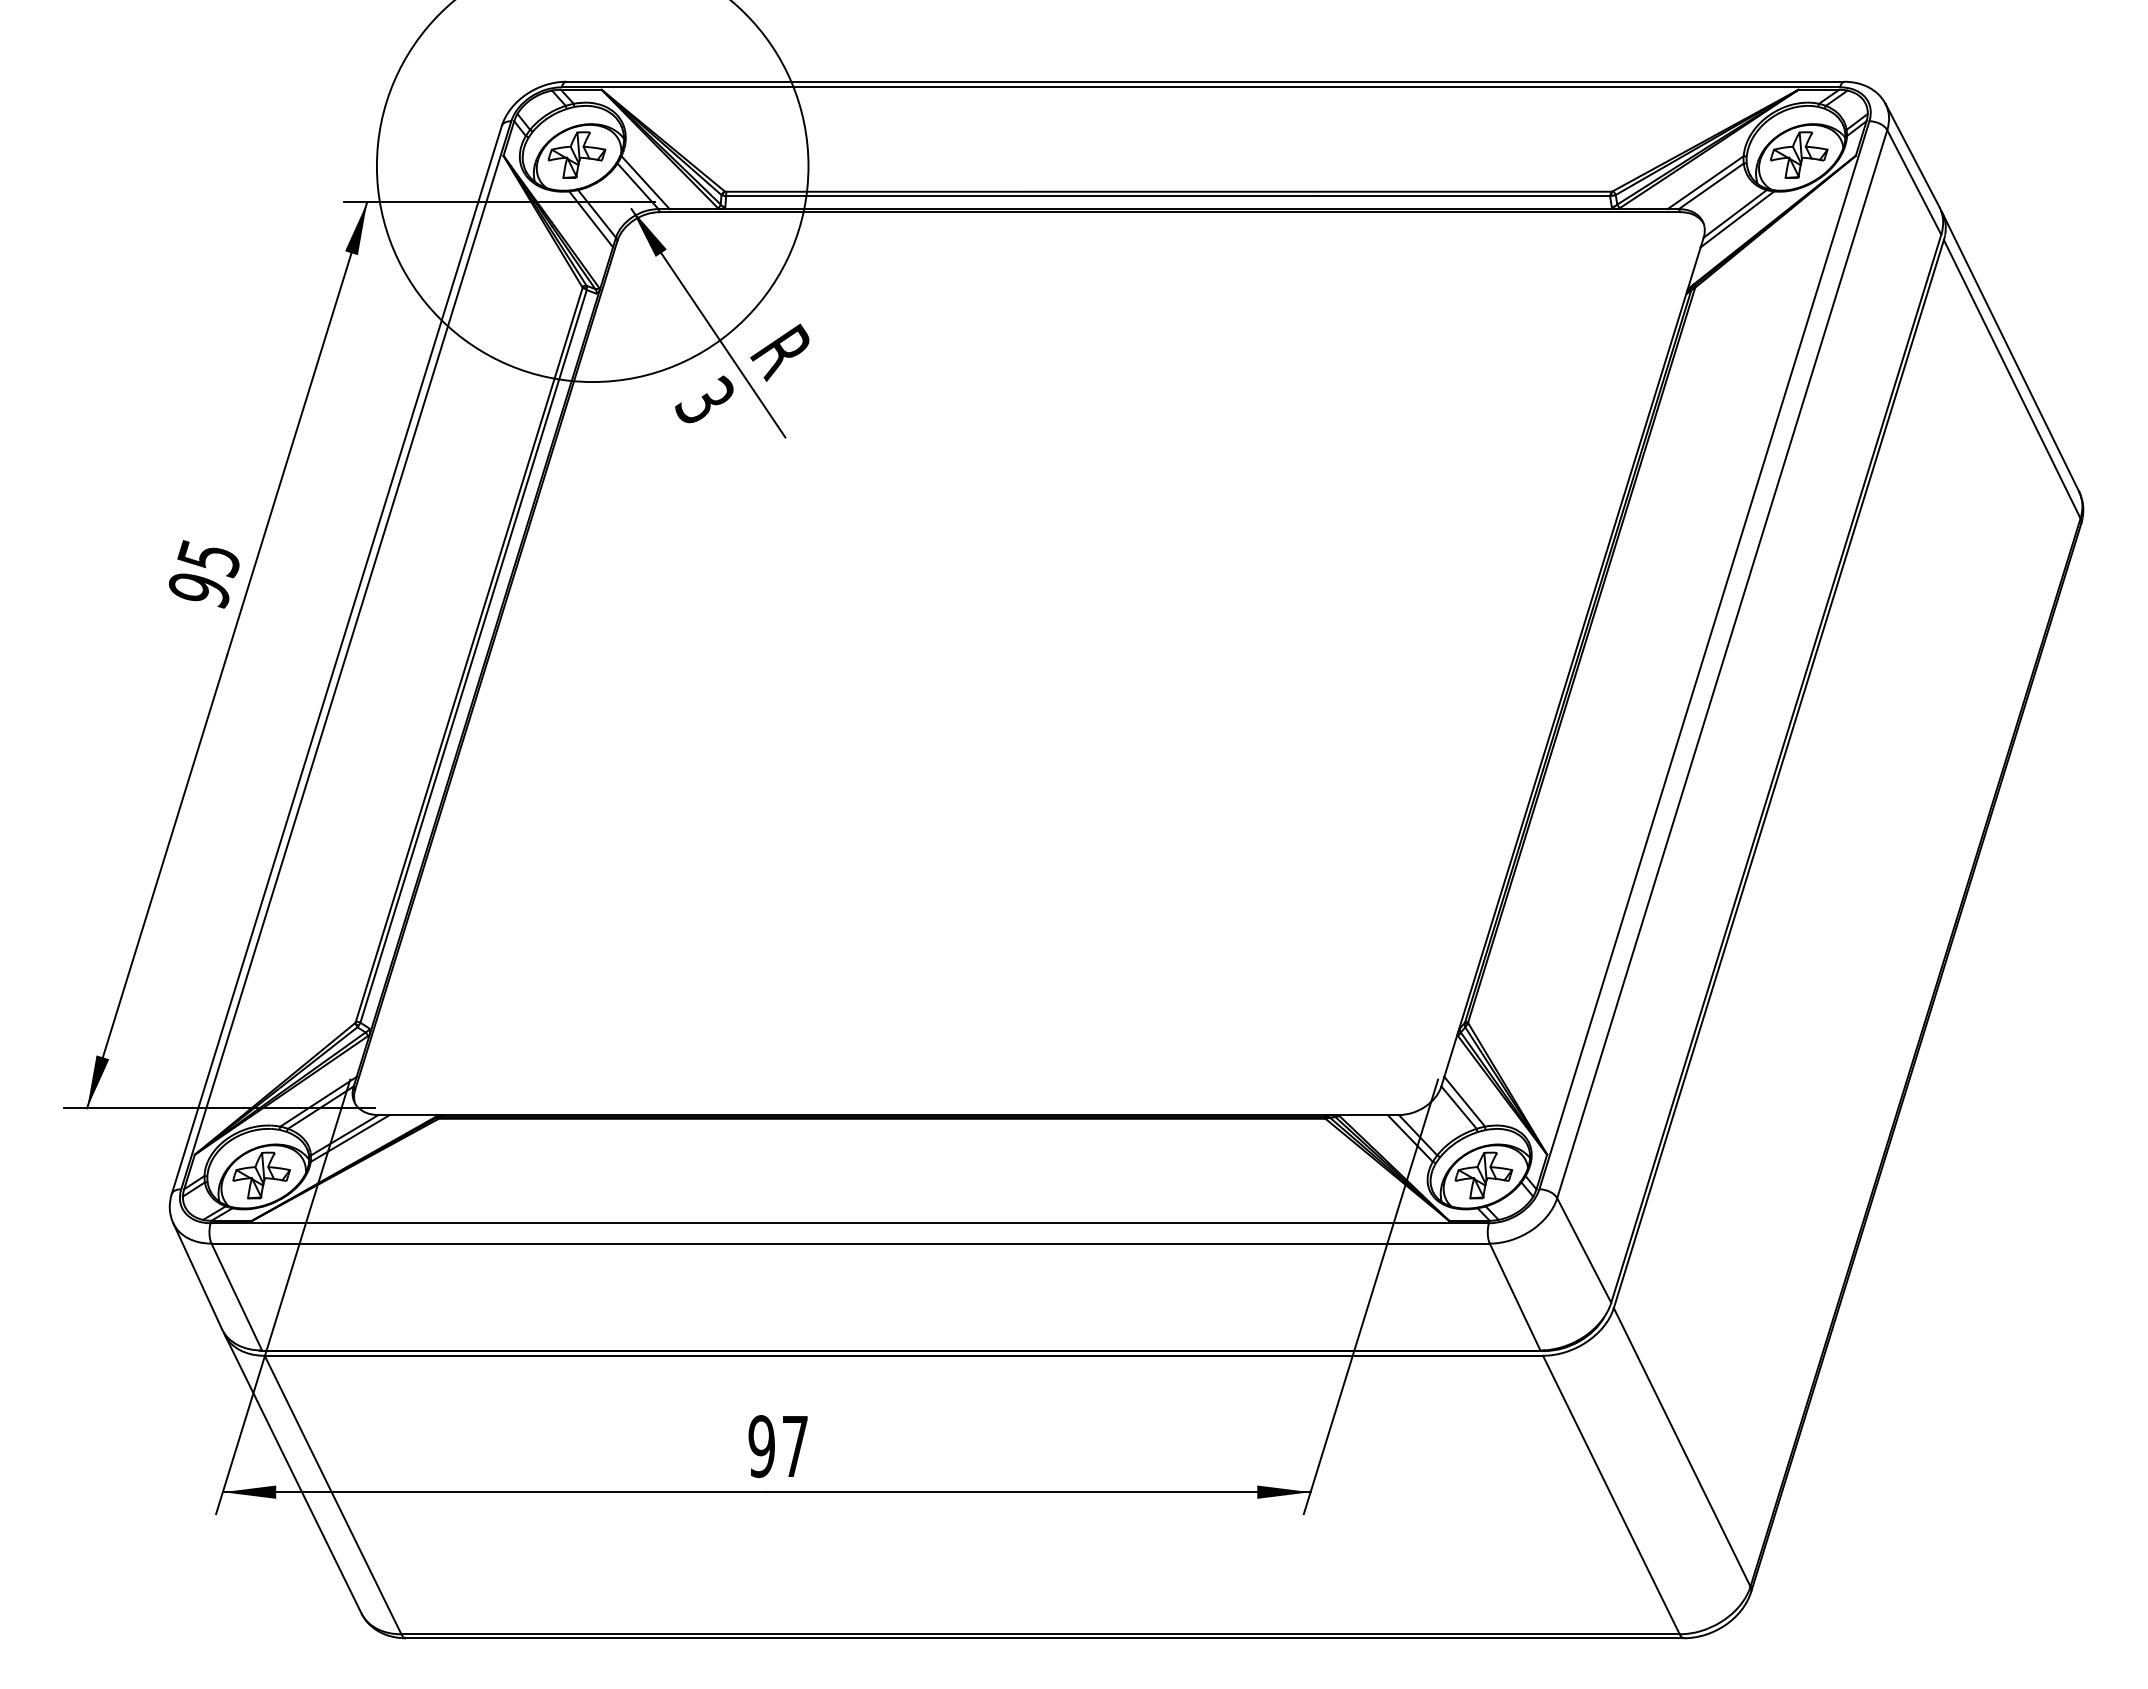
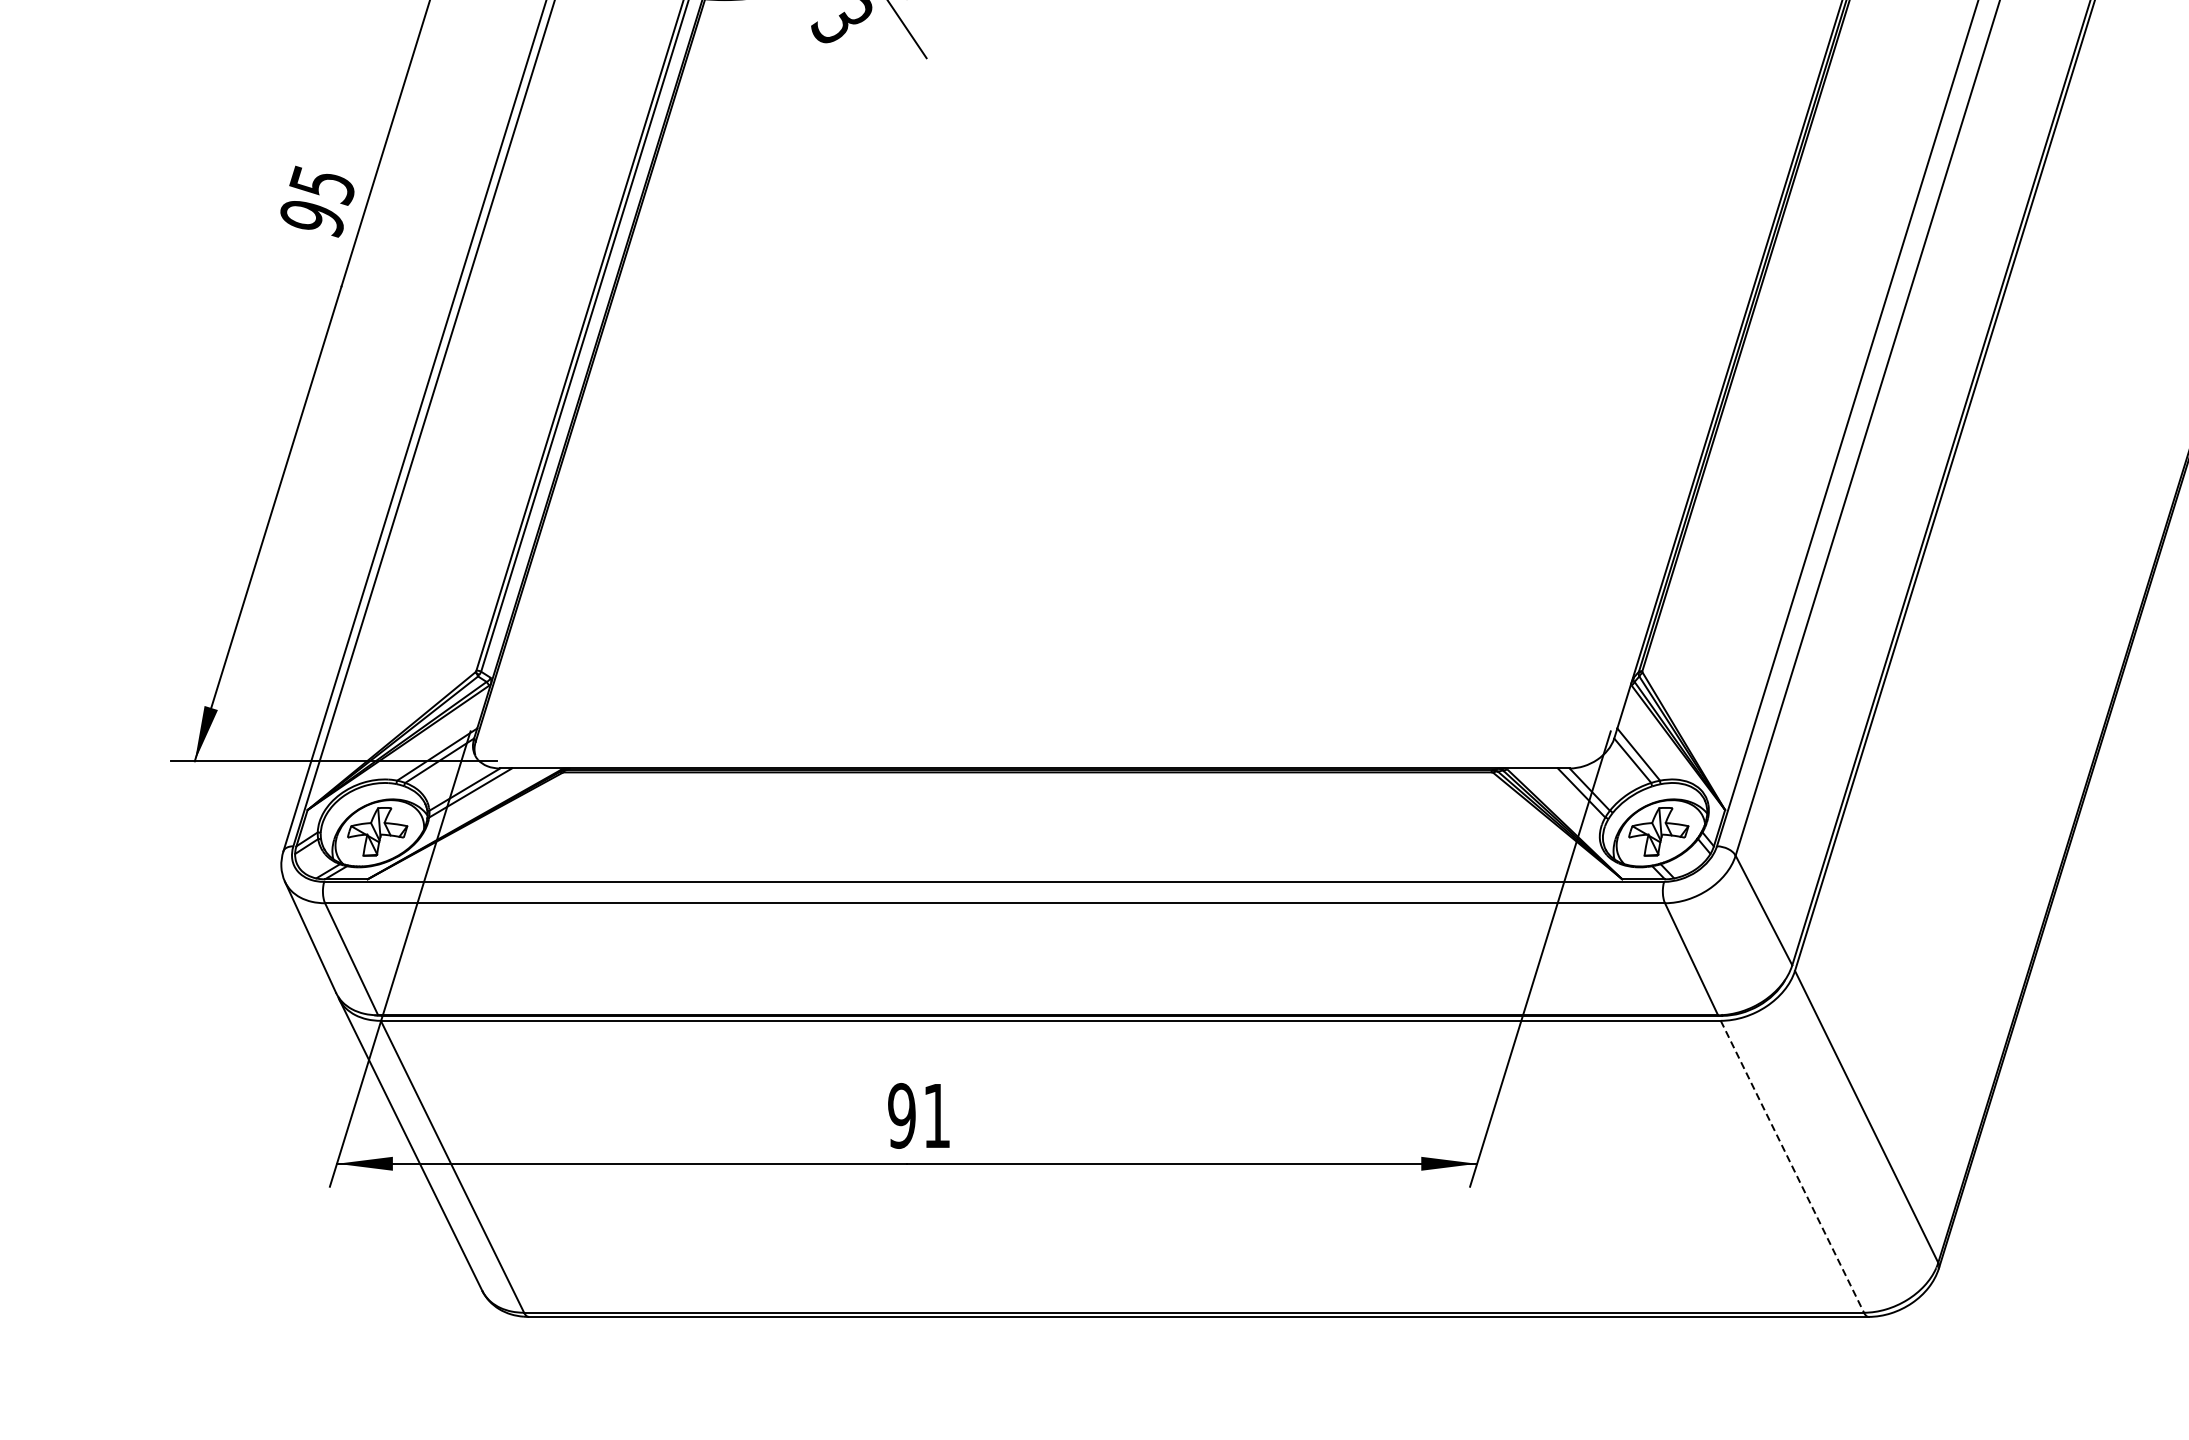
text: (795, 1446) -> (937, 1115), 97 -> 91
line: (1611, 1495) -> (1792, 1167), solid -> dashed

